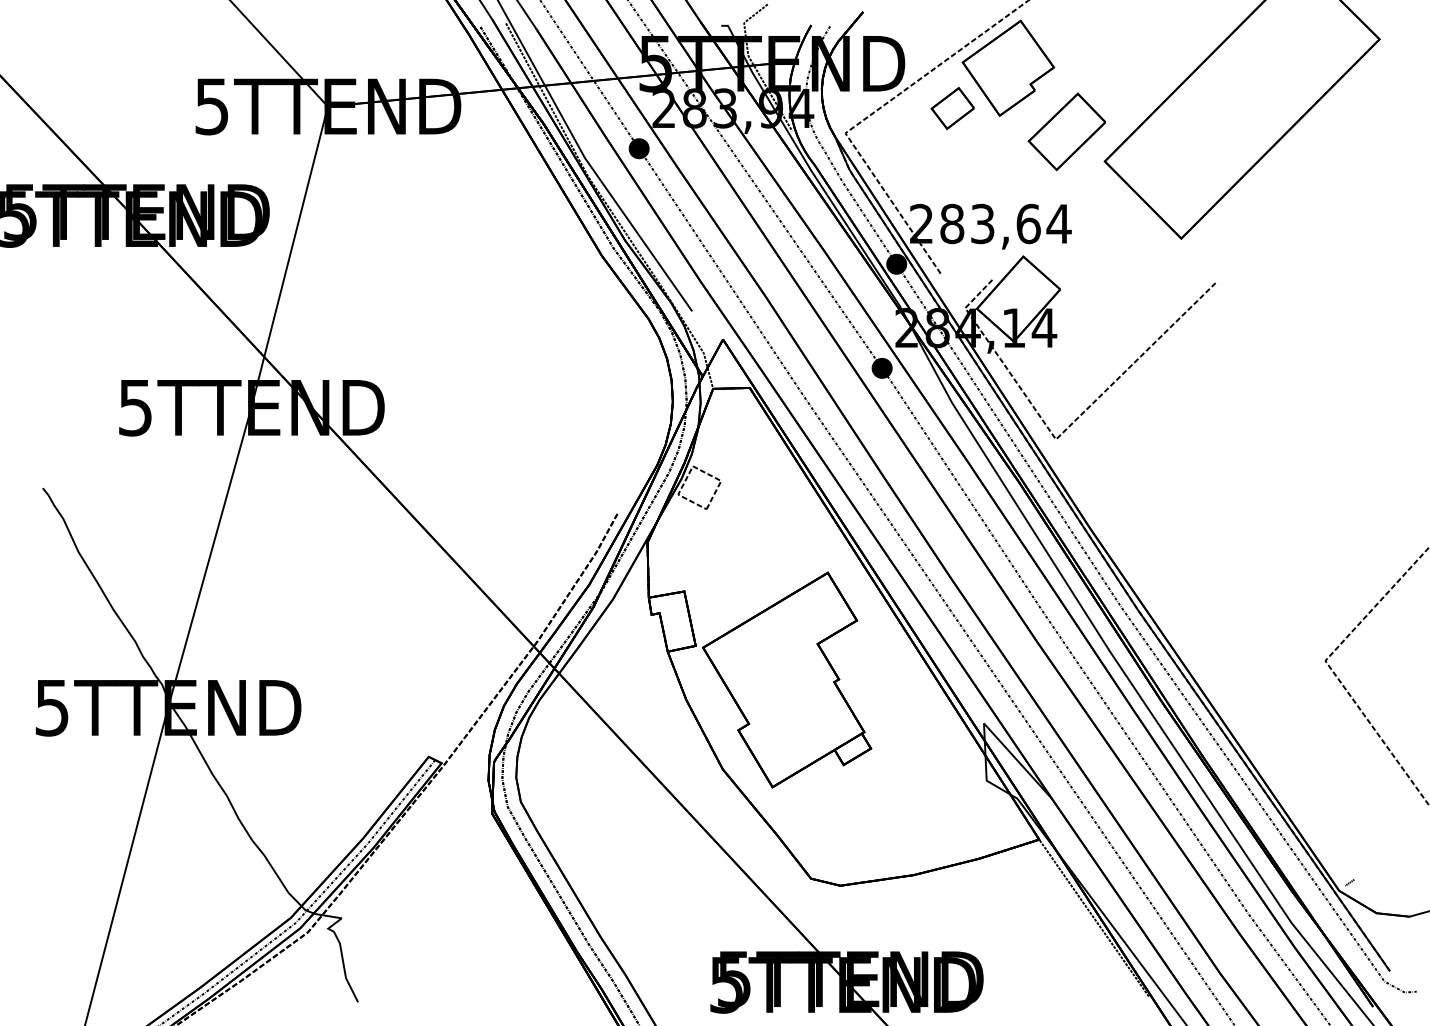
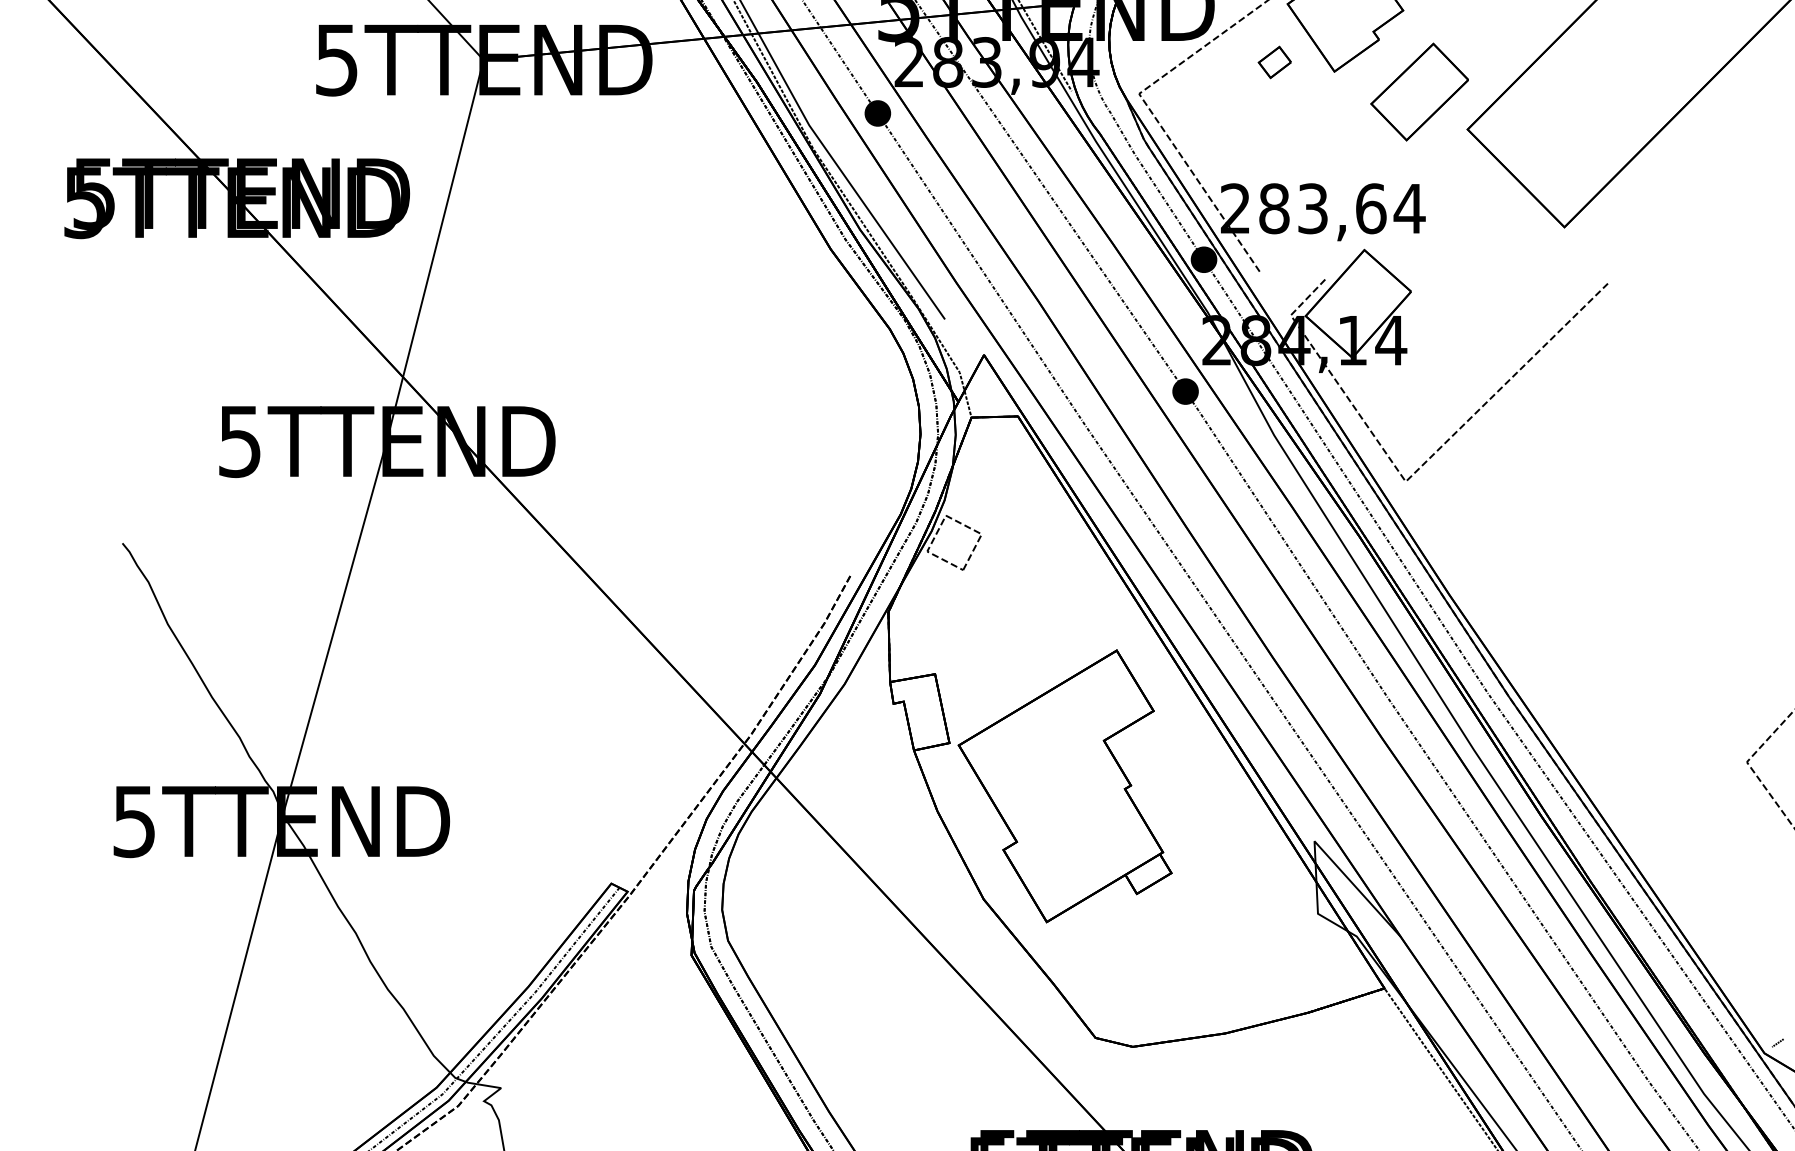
part: (952, 108) -> (1274, 62), size x0.6

